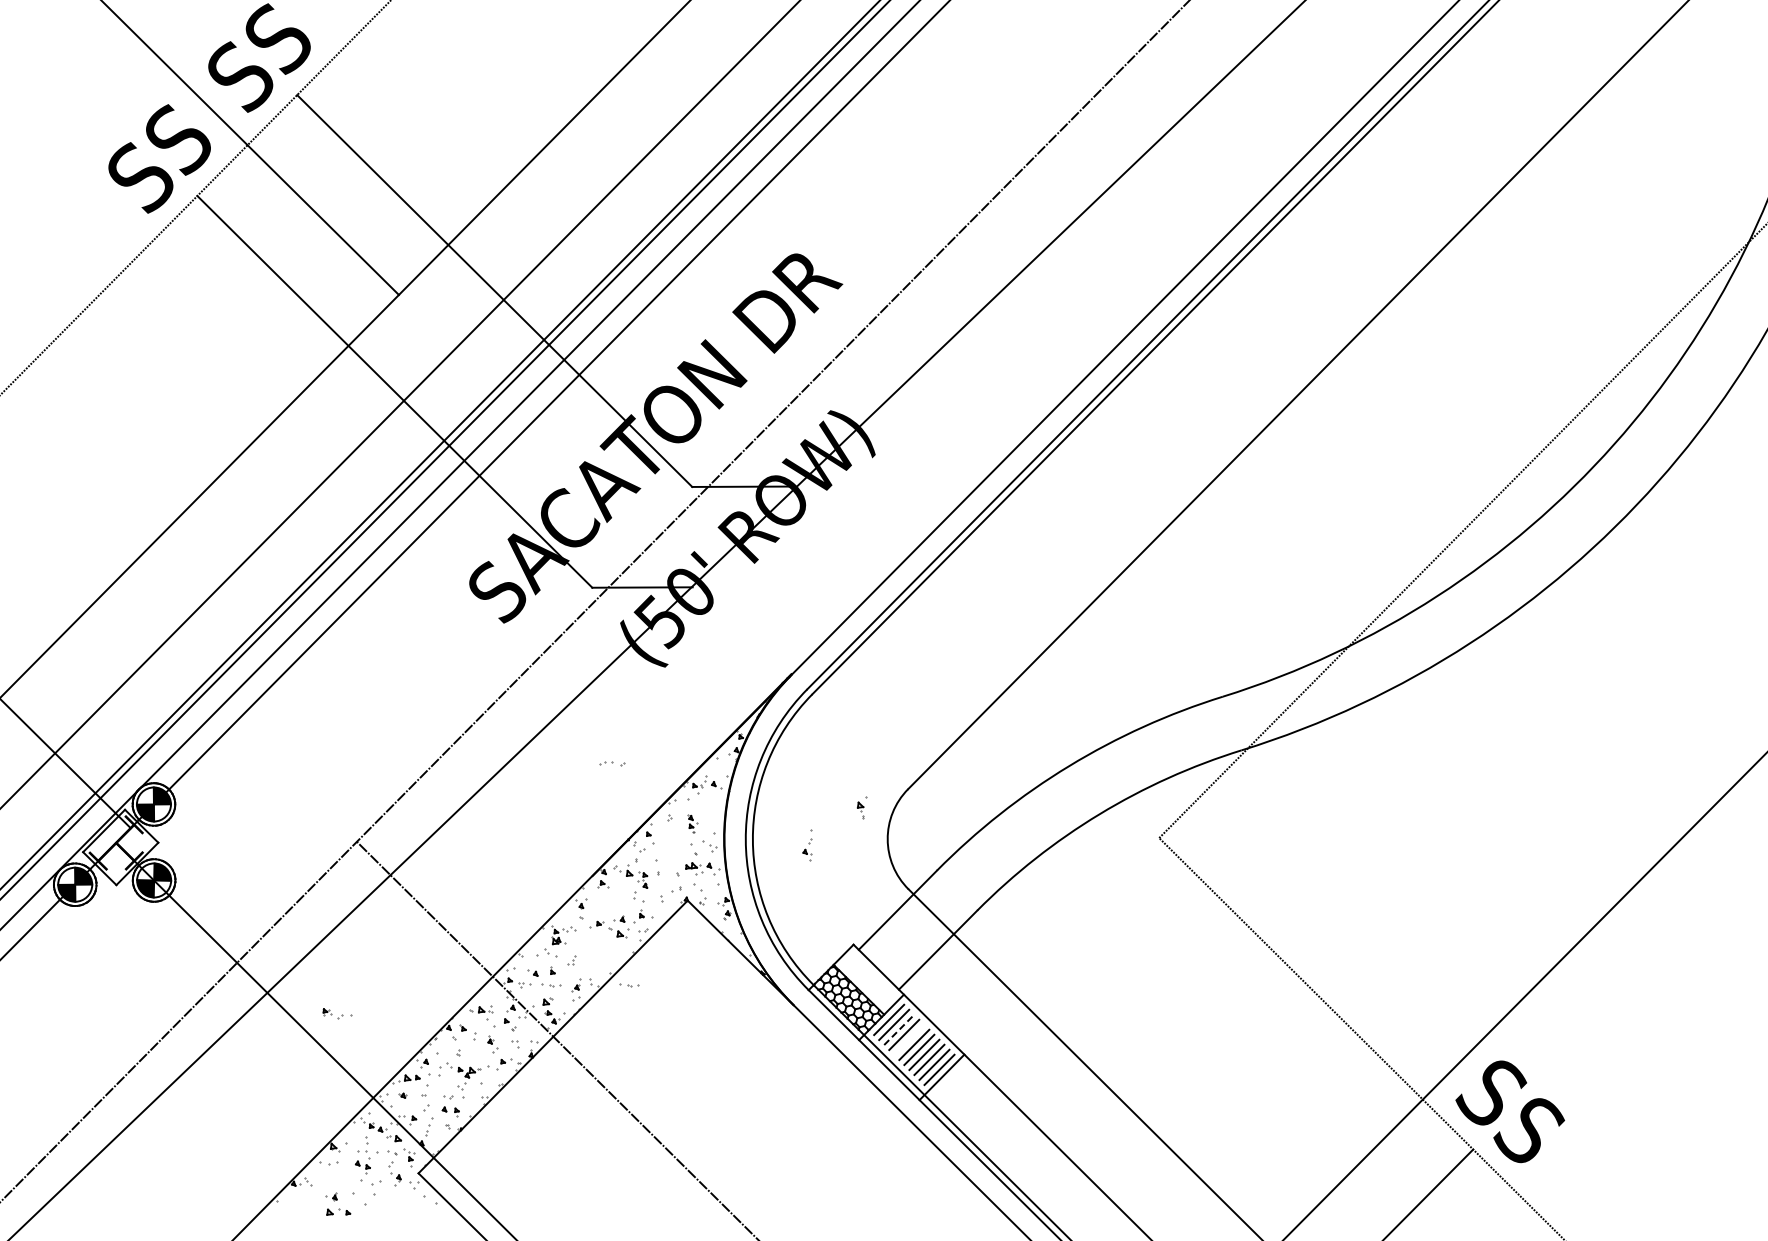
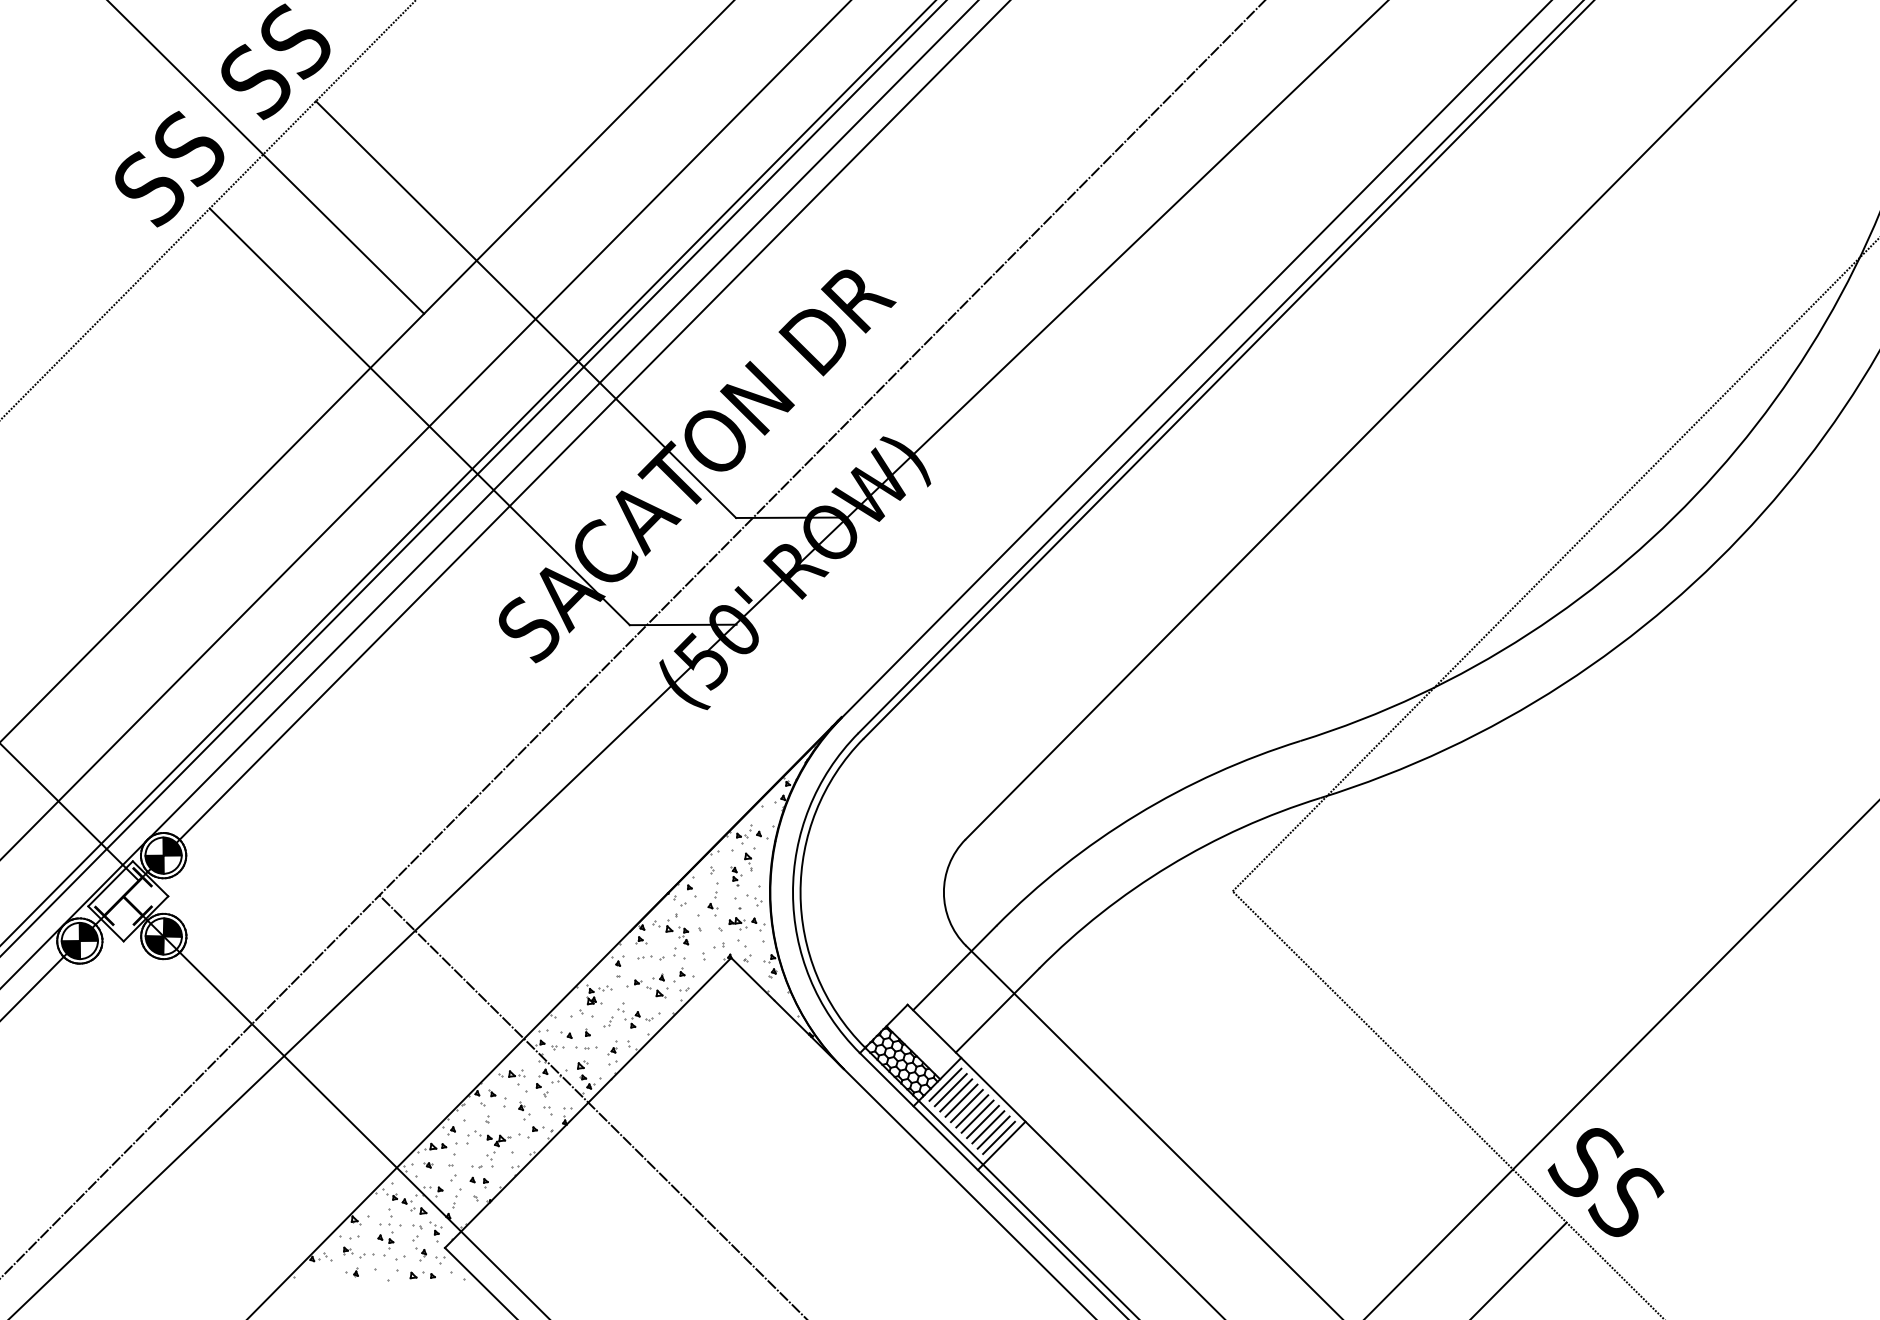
part: (612, 763) -> (651, 957), moved
part: (861, 807) -> (749, 858), moved
part: (807, 845) -> (712, 899), moved
part: (600, 954) -> (638, 1015), added
part: (629, 985) -> (669, 1048), removed
part: (337, 1013) -> (358, 1252), moved
line: (899, 1029) -> (956, 1094), dashed -> solid
line: (909, 1039) -> (967, 1105), added
part: (338, 1211) -> (422, 1274), moved

